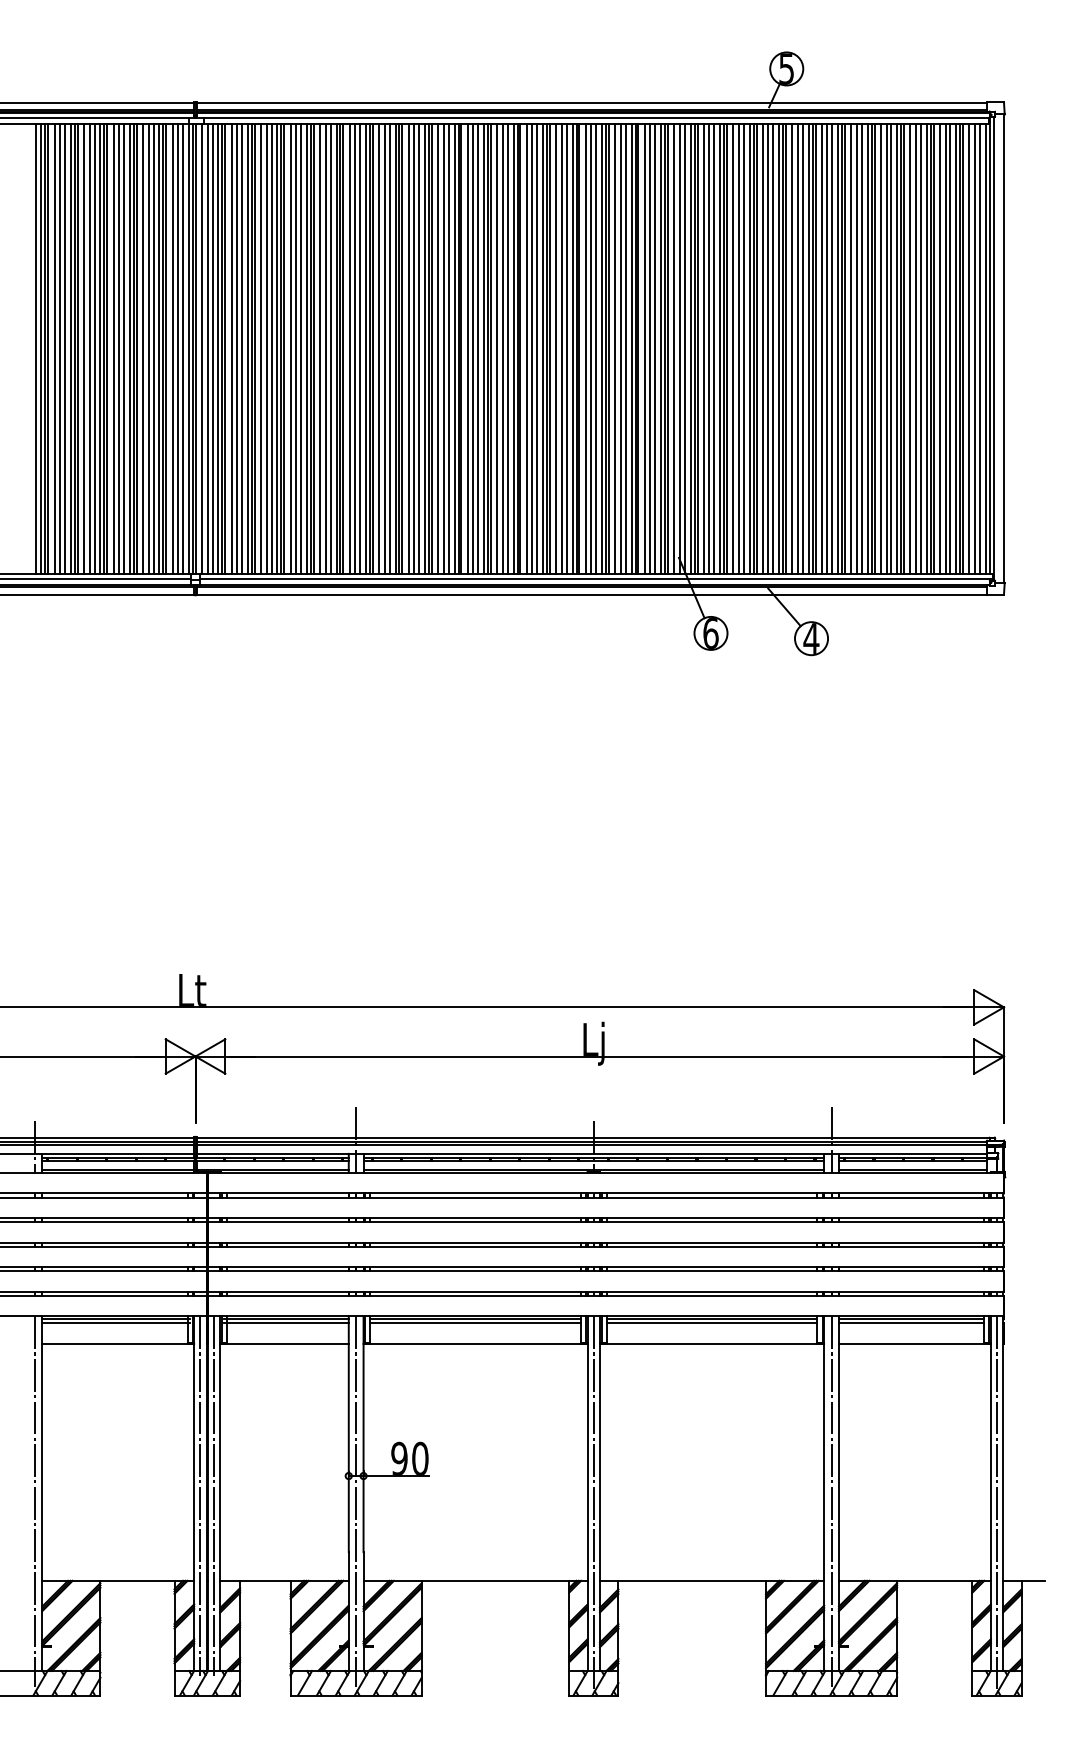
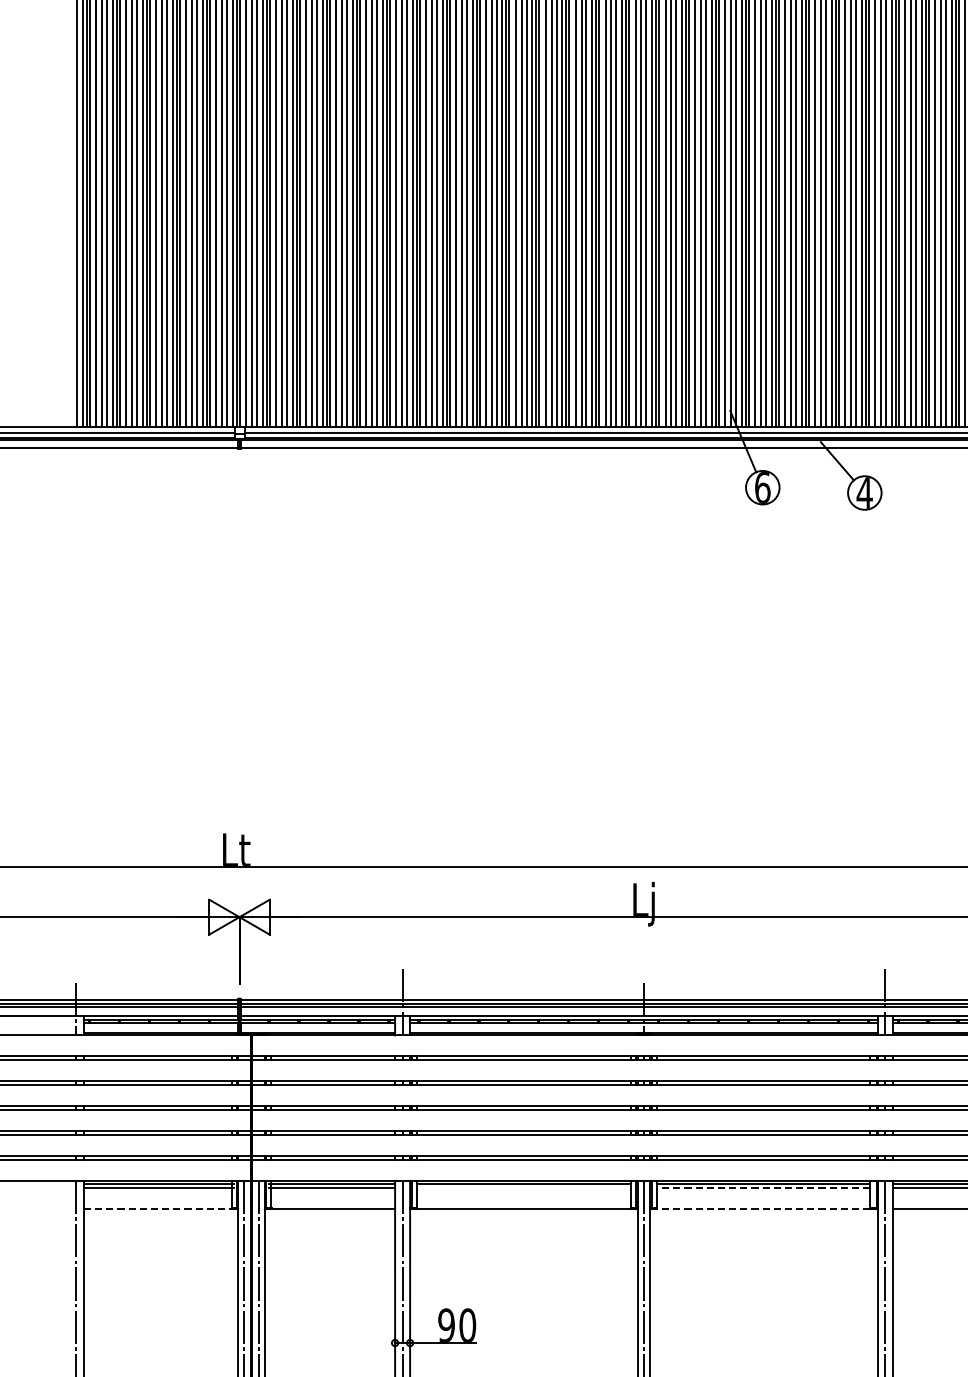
line: (475, 1323) -> (523, 1188), removed
line: (711, 1323) -> (763, 1188), solid -> dashed
line: (116, 1343) -> (159, 1208), solid -> dashed
line: (710, 1343) -> (762, 1208), solid -> dashed

